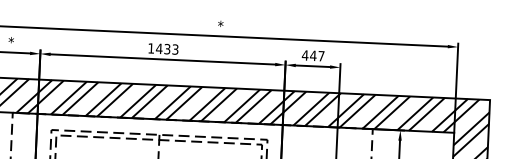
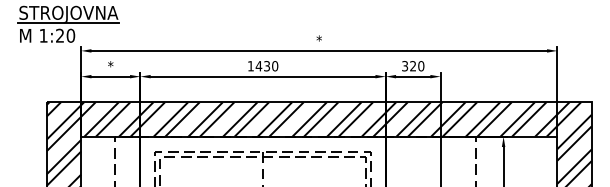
text: (175, 49) -> (275, 66), 1433 -> 1430
text: (312, 56) -> (412, 66), 447 -> 320

